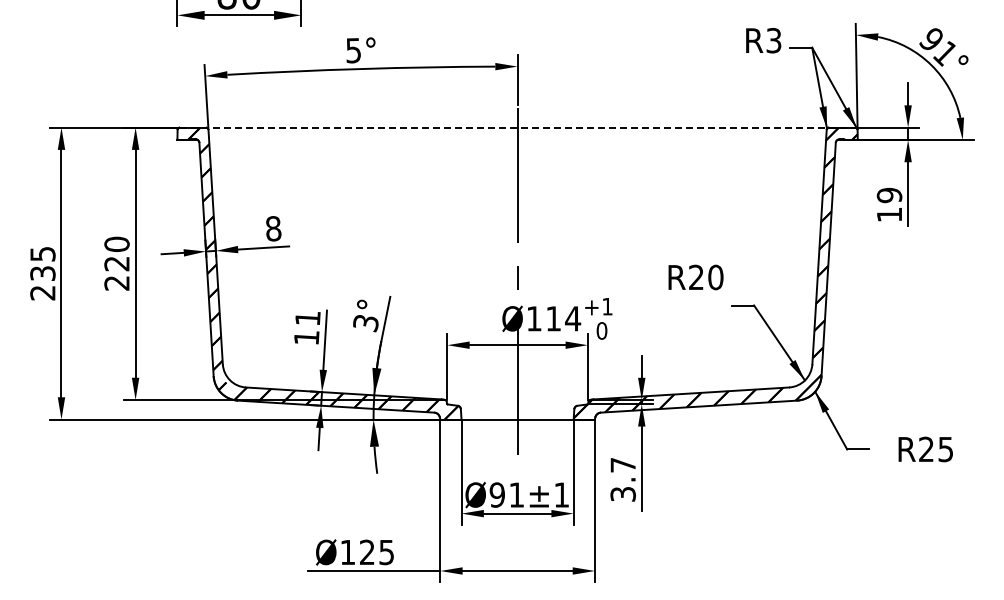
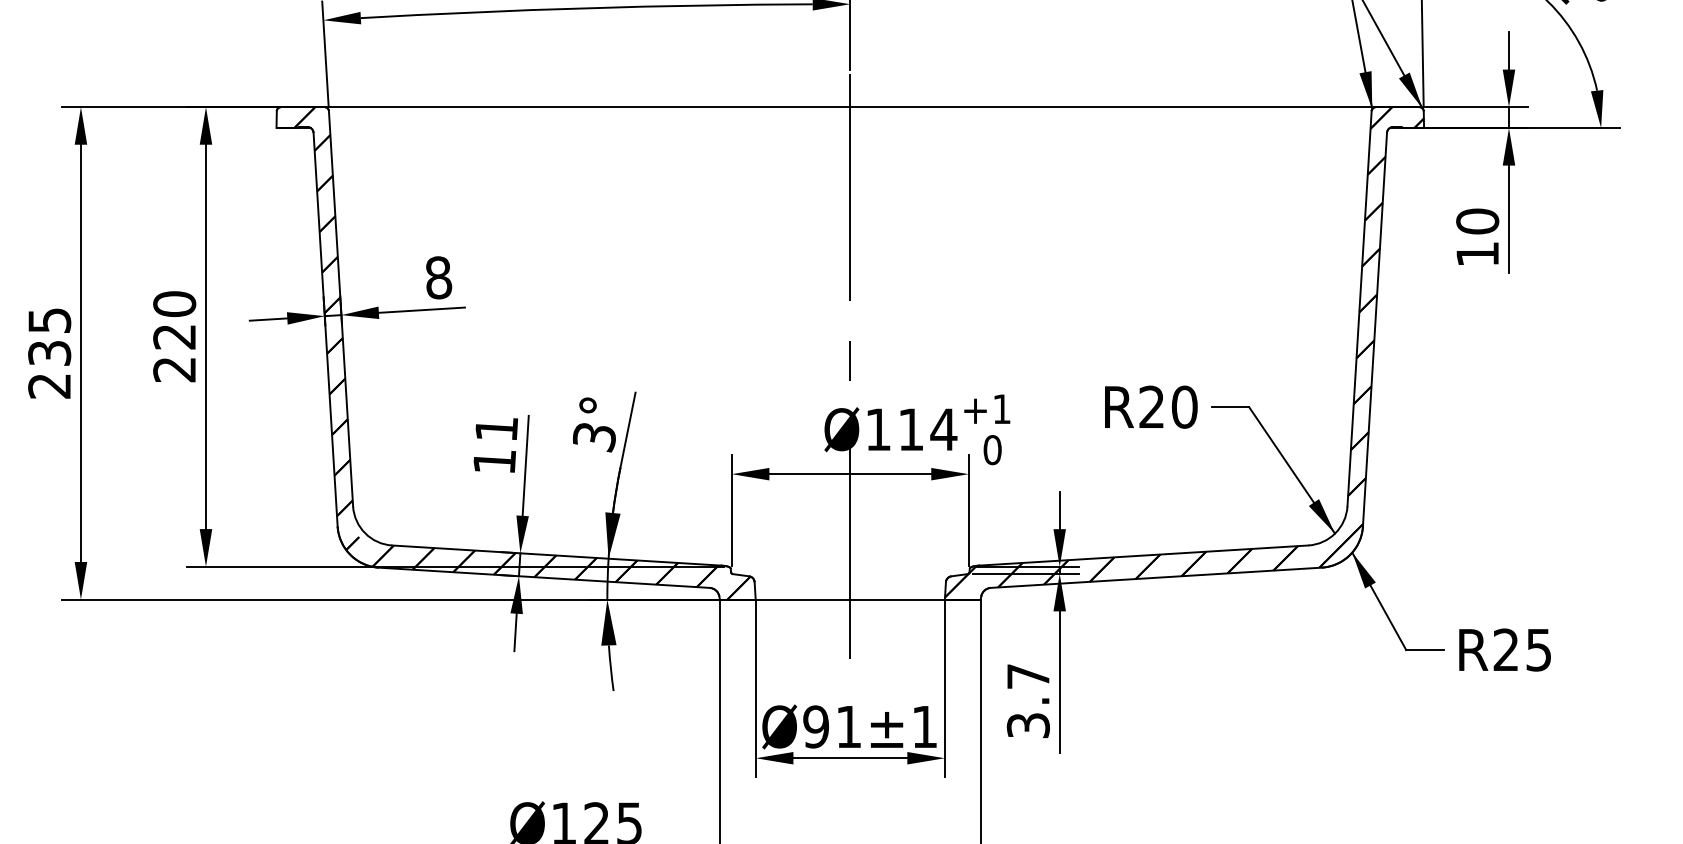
line: (517, 127) -> (850, 106), dashed -> solid
text: (889, 195) -> (1477, 221), 19 -> 10
text: (695, 277) -> (1150, 407), moved
text: (925, 449) -> (1504, 650), moved

